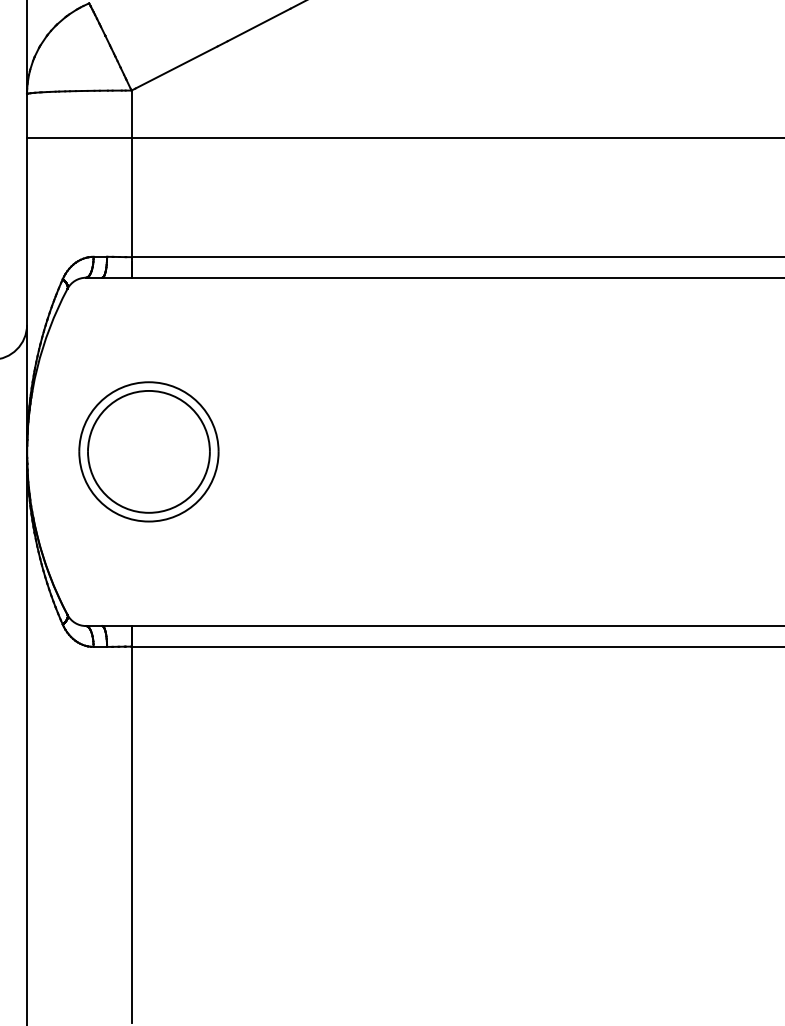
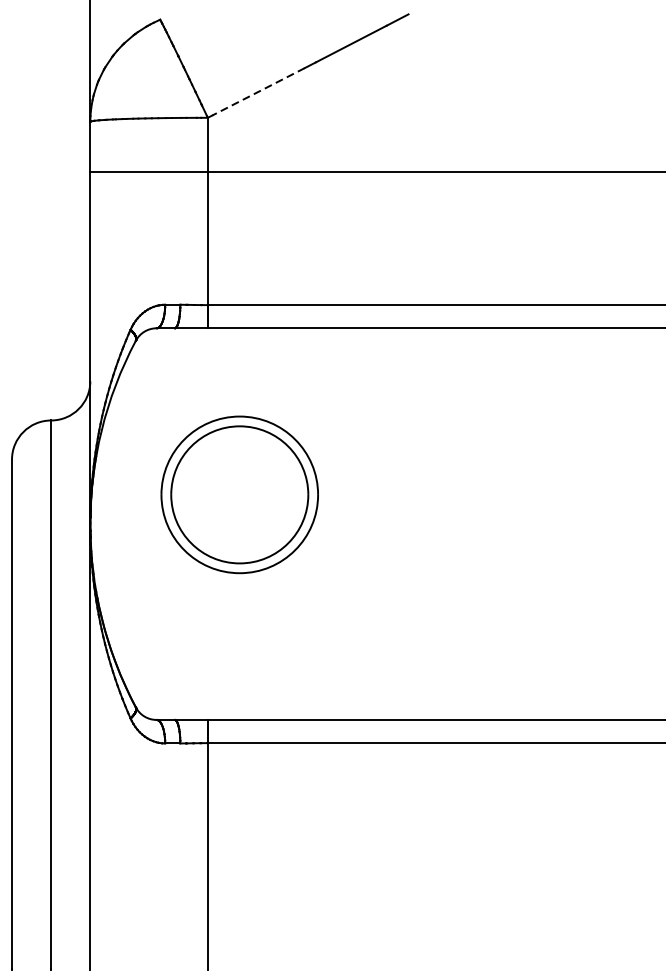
line: (176, 67) -> (258, 91), solid -> dashed
part: (148, 451) -> (239, 494), moved

